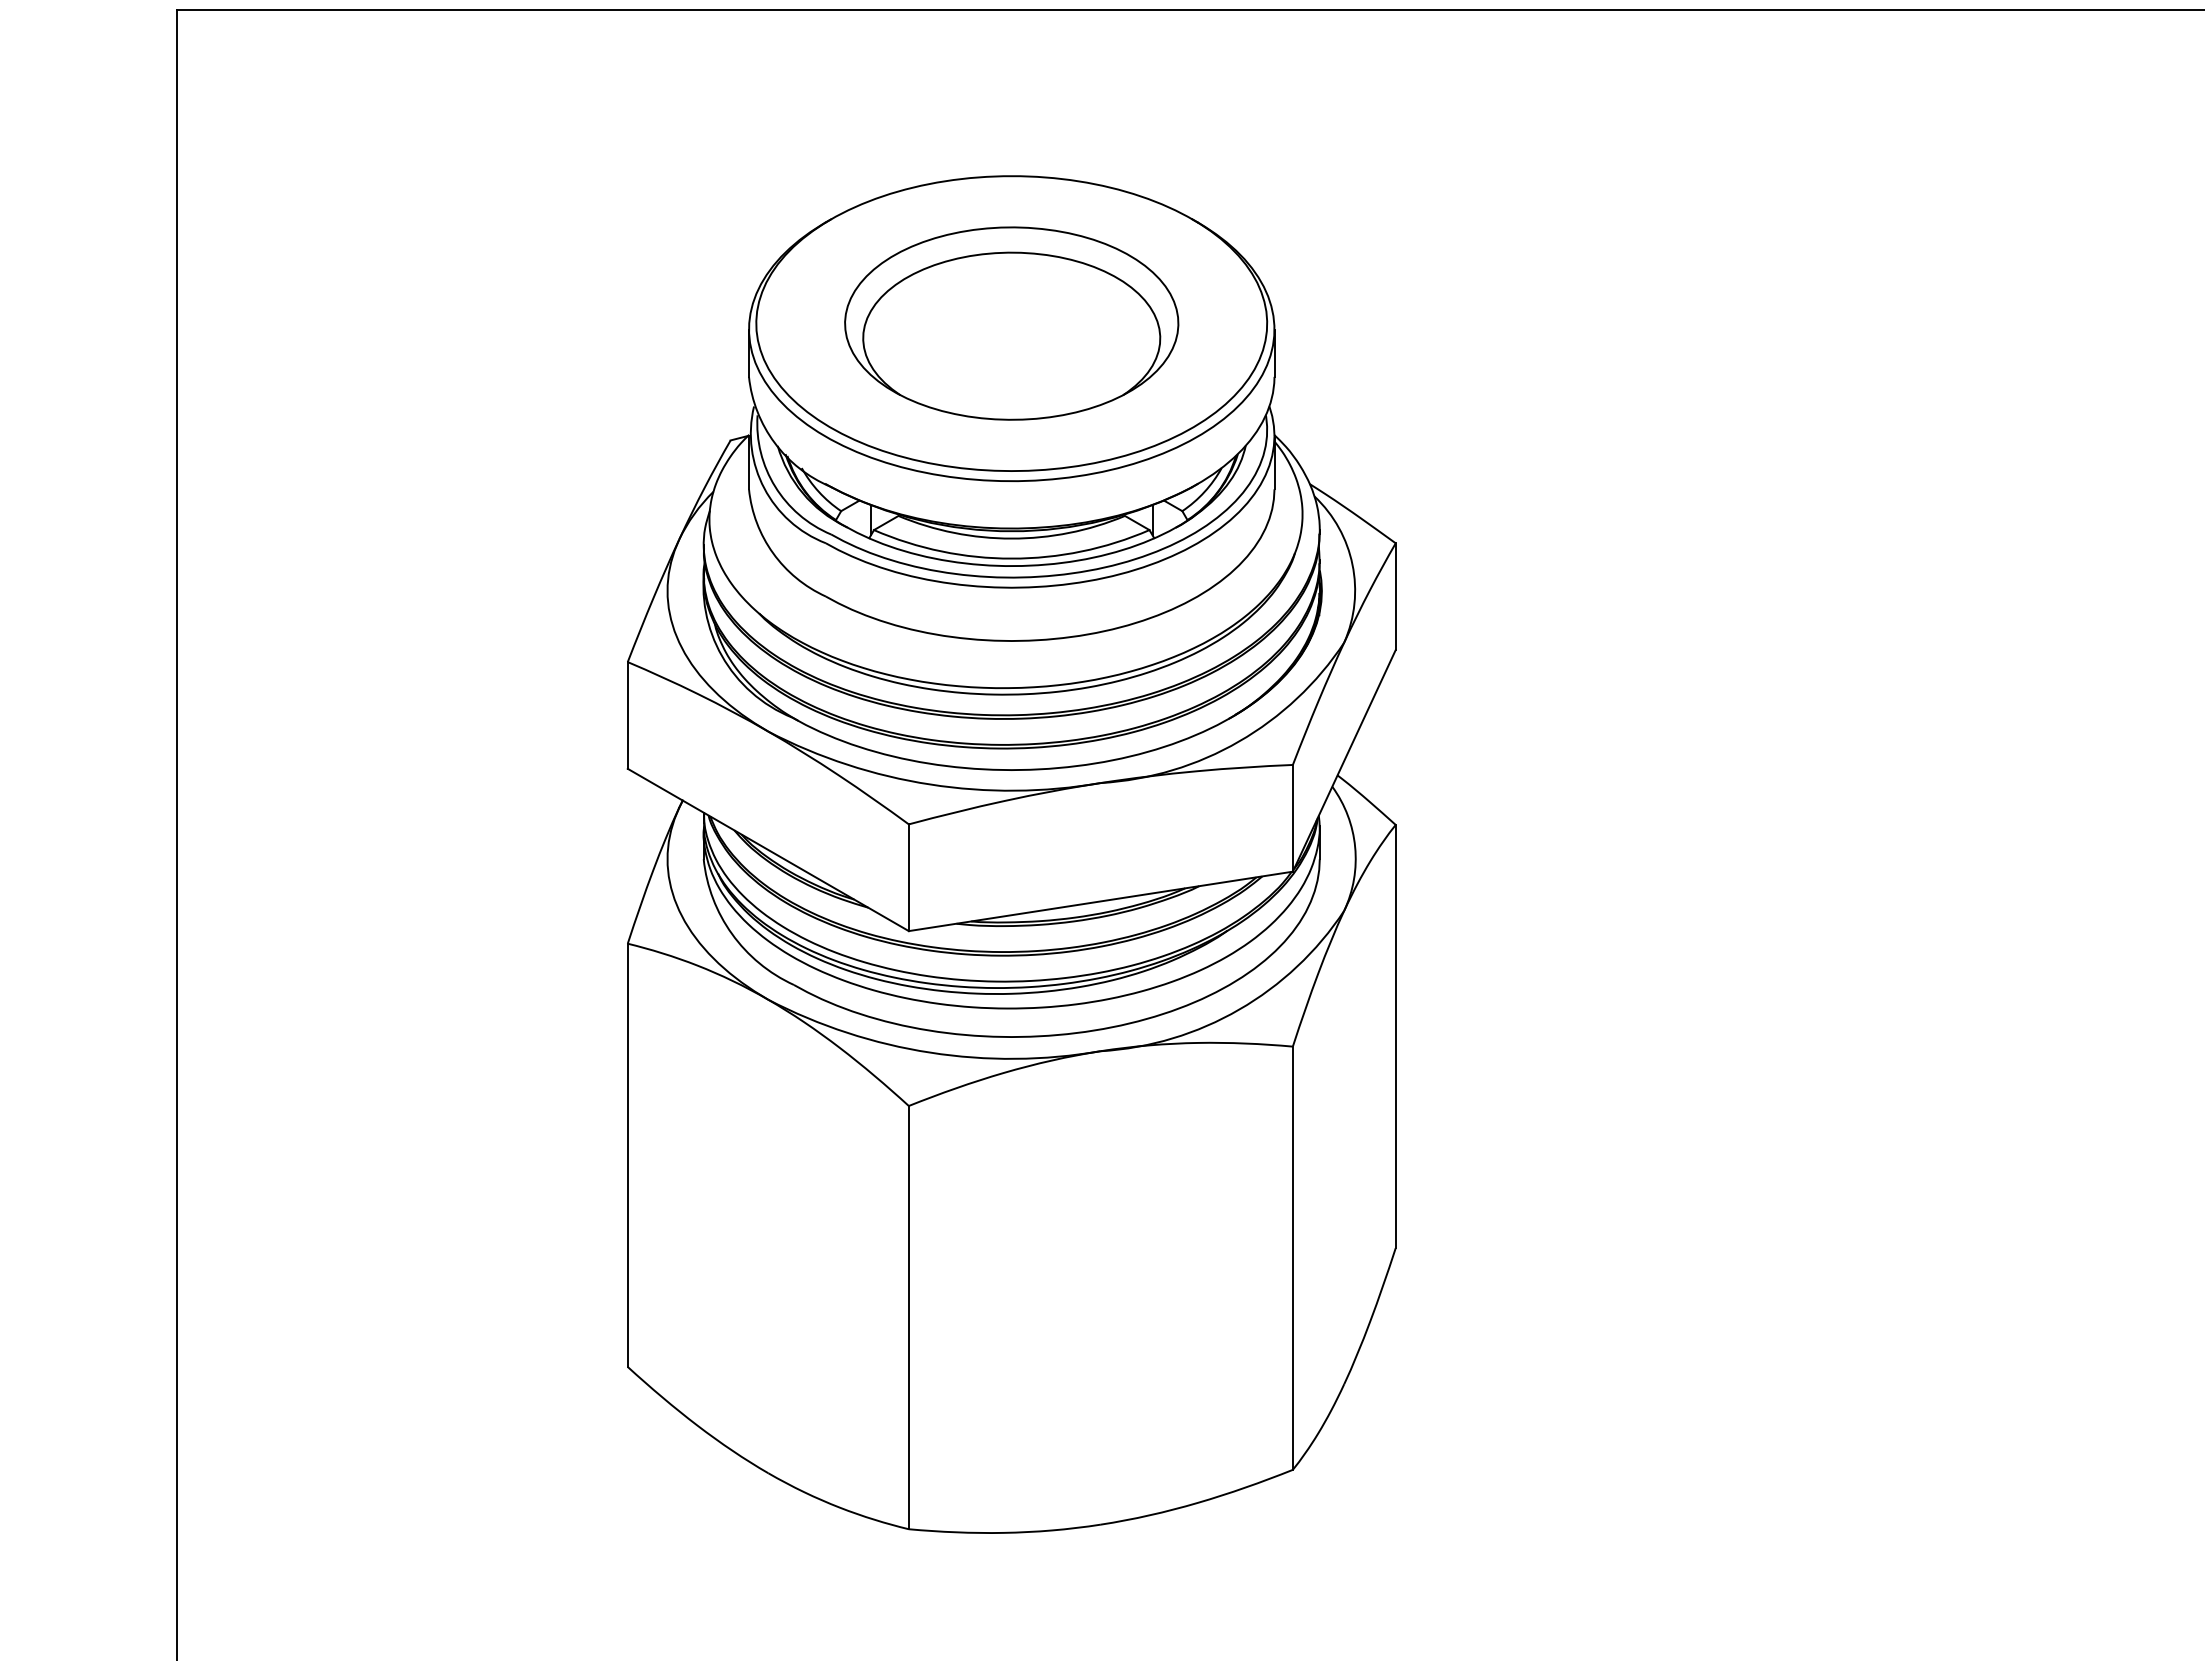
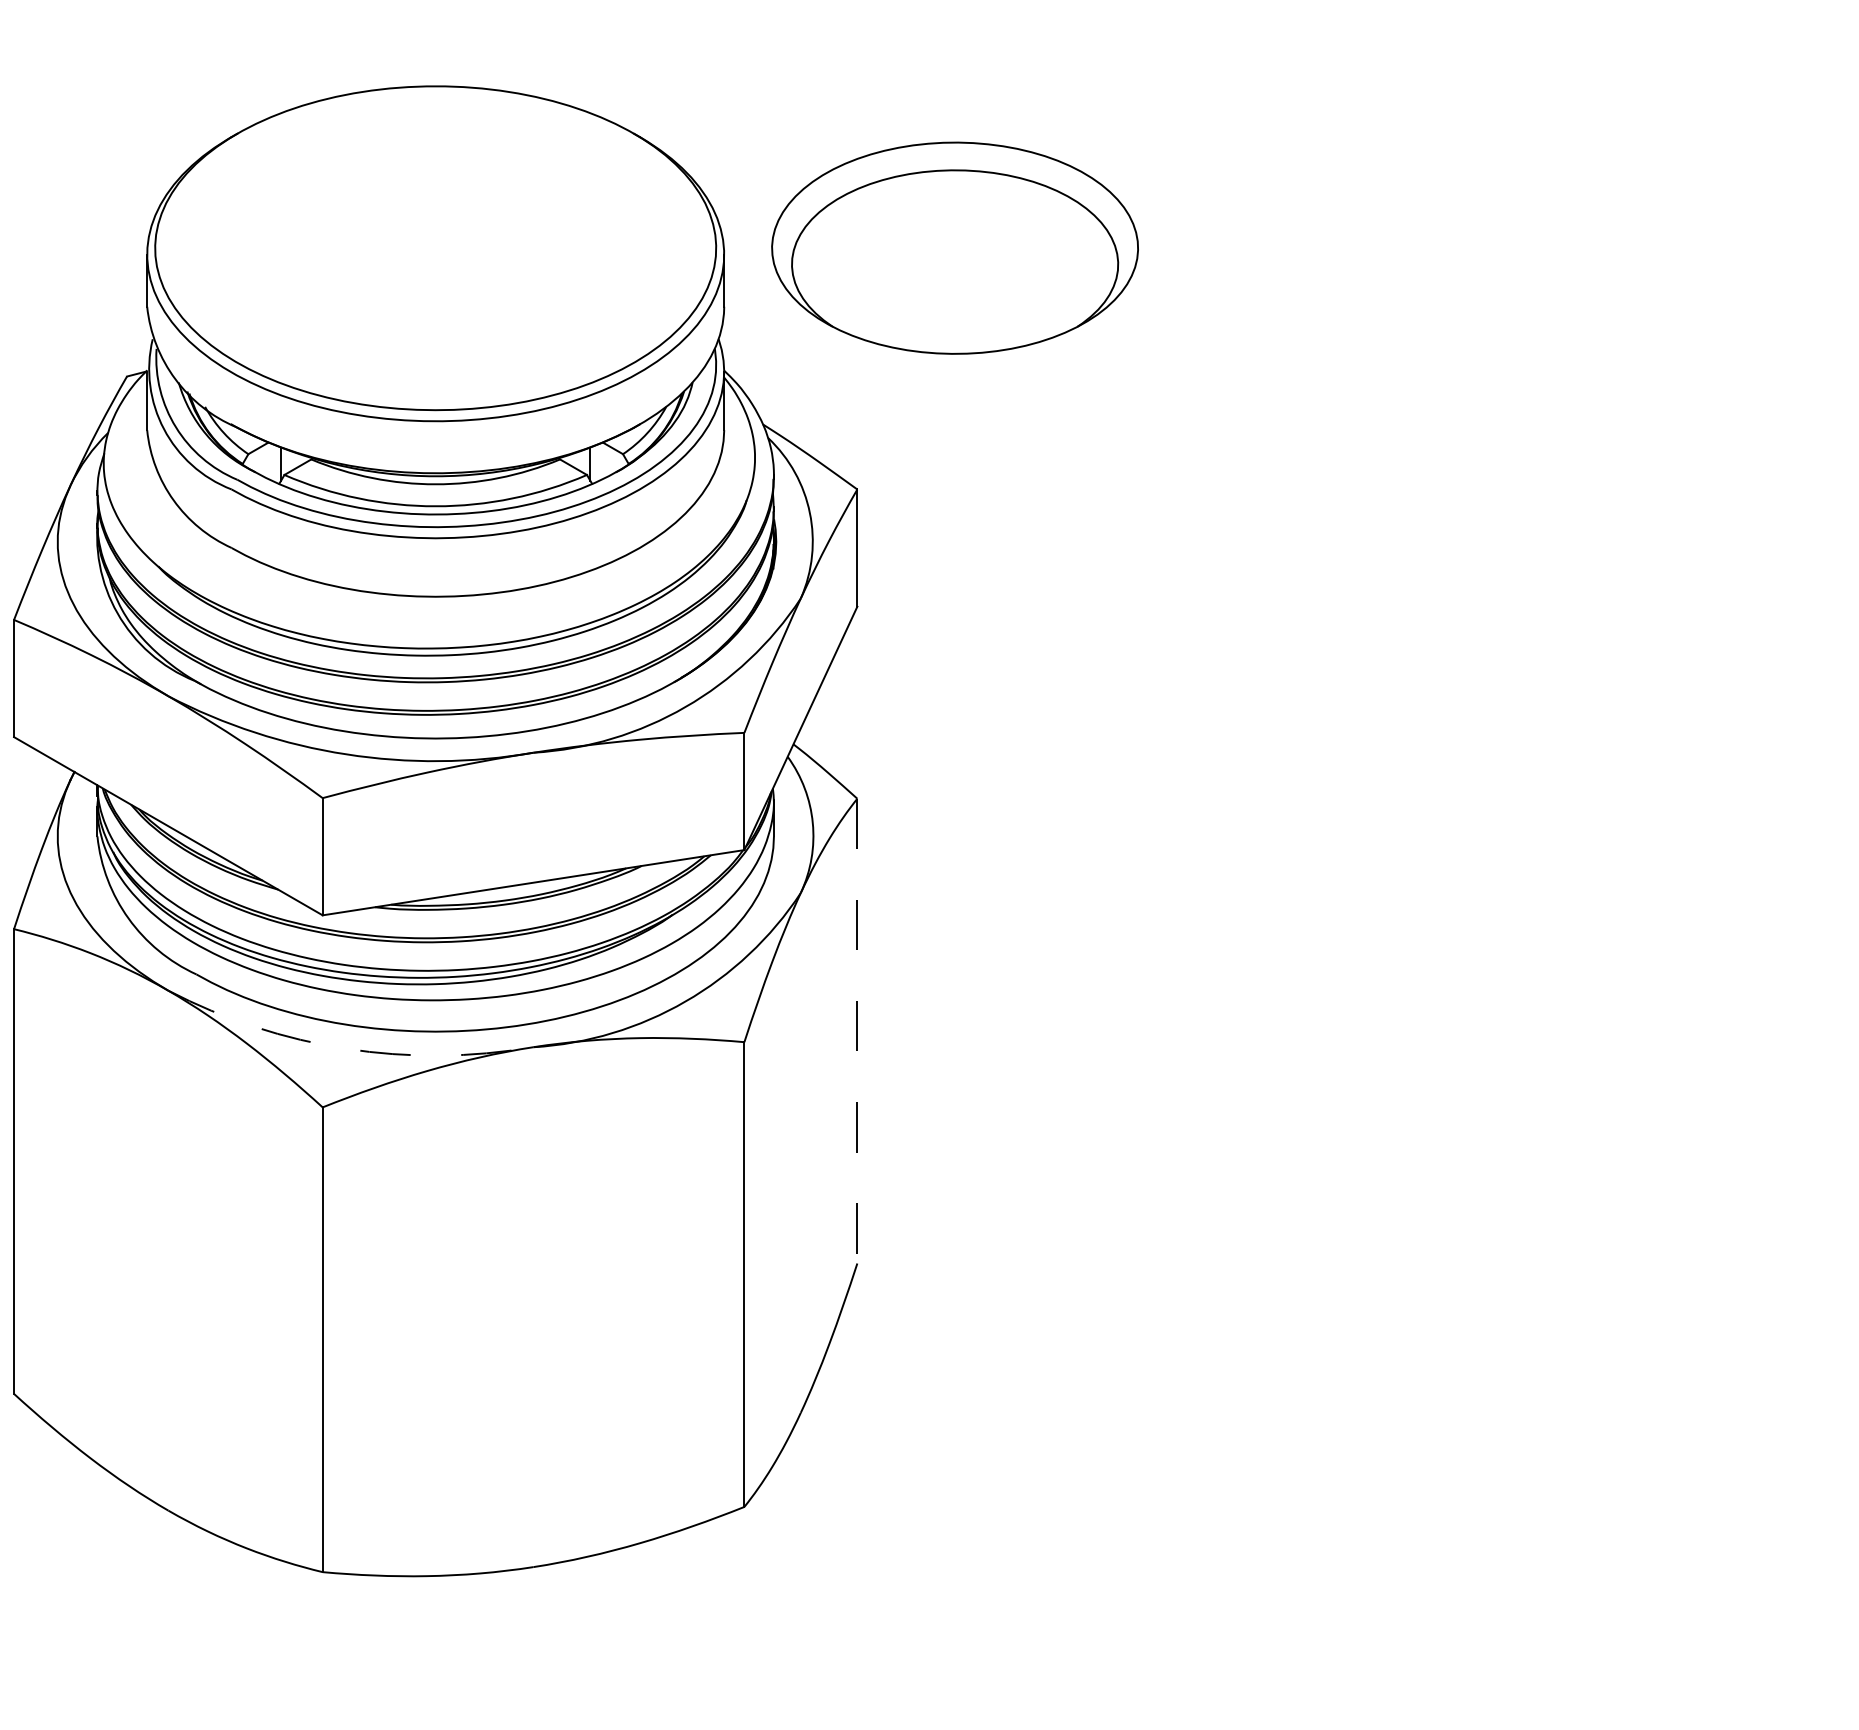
part: (1011, 323) -> (954, 248), moved
line: (1395, 1036) -> (857, 1031), solid -> dashed
arc: (930, 1052) -> (346, 1048), solid -> dashed

